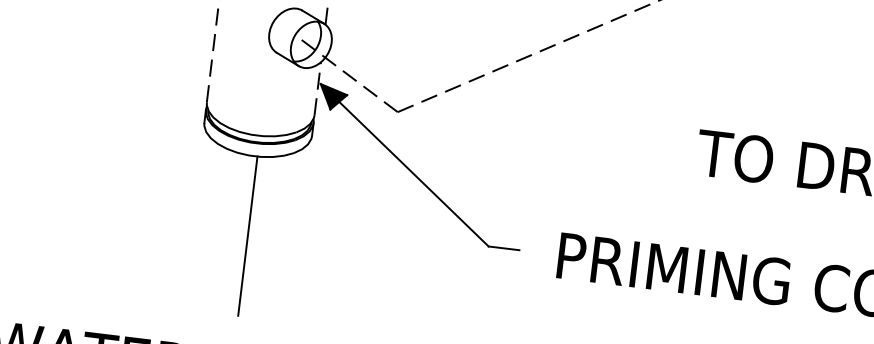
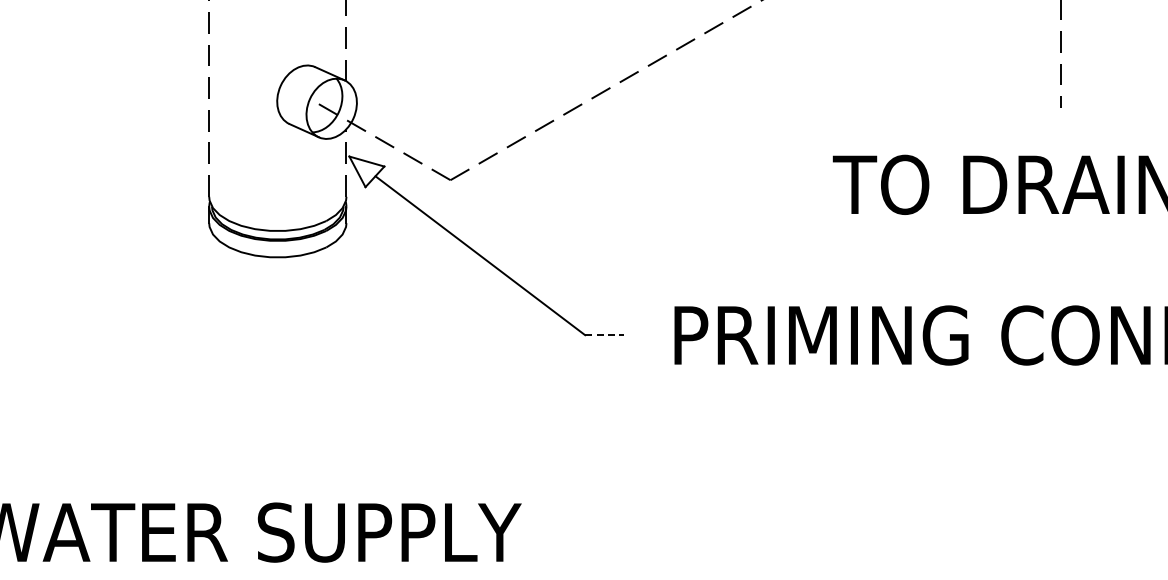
fill: (332, 97) -> (366, 171), removed
line: (248, 235) -> (281, 358), removed
line: (503, 248) -> (604, 335), solid -> dashed

